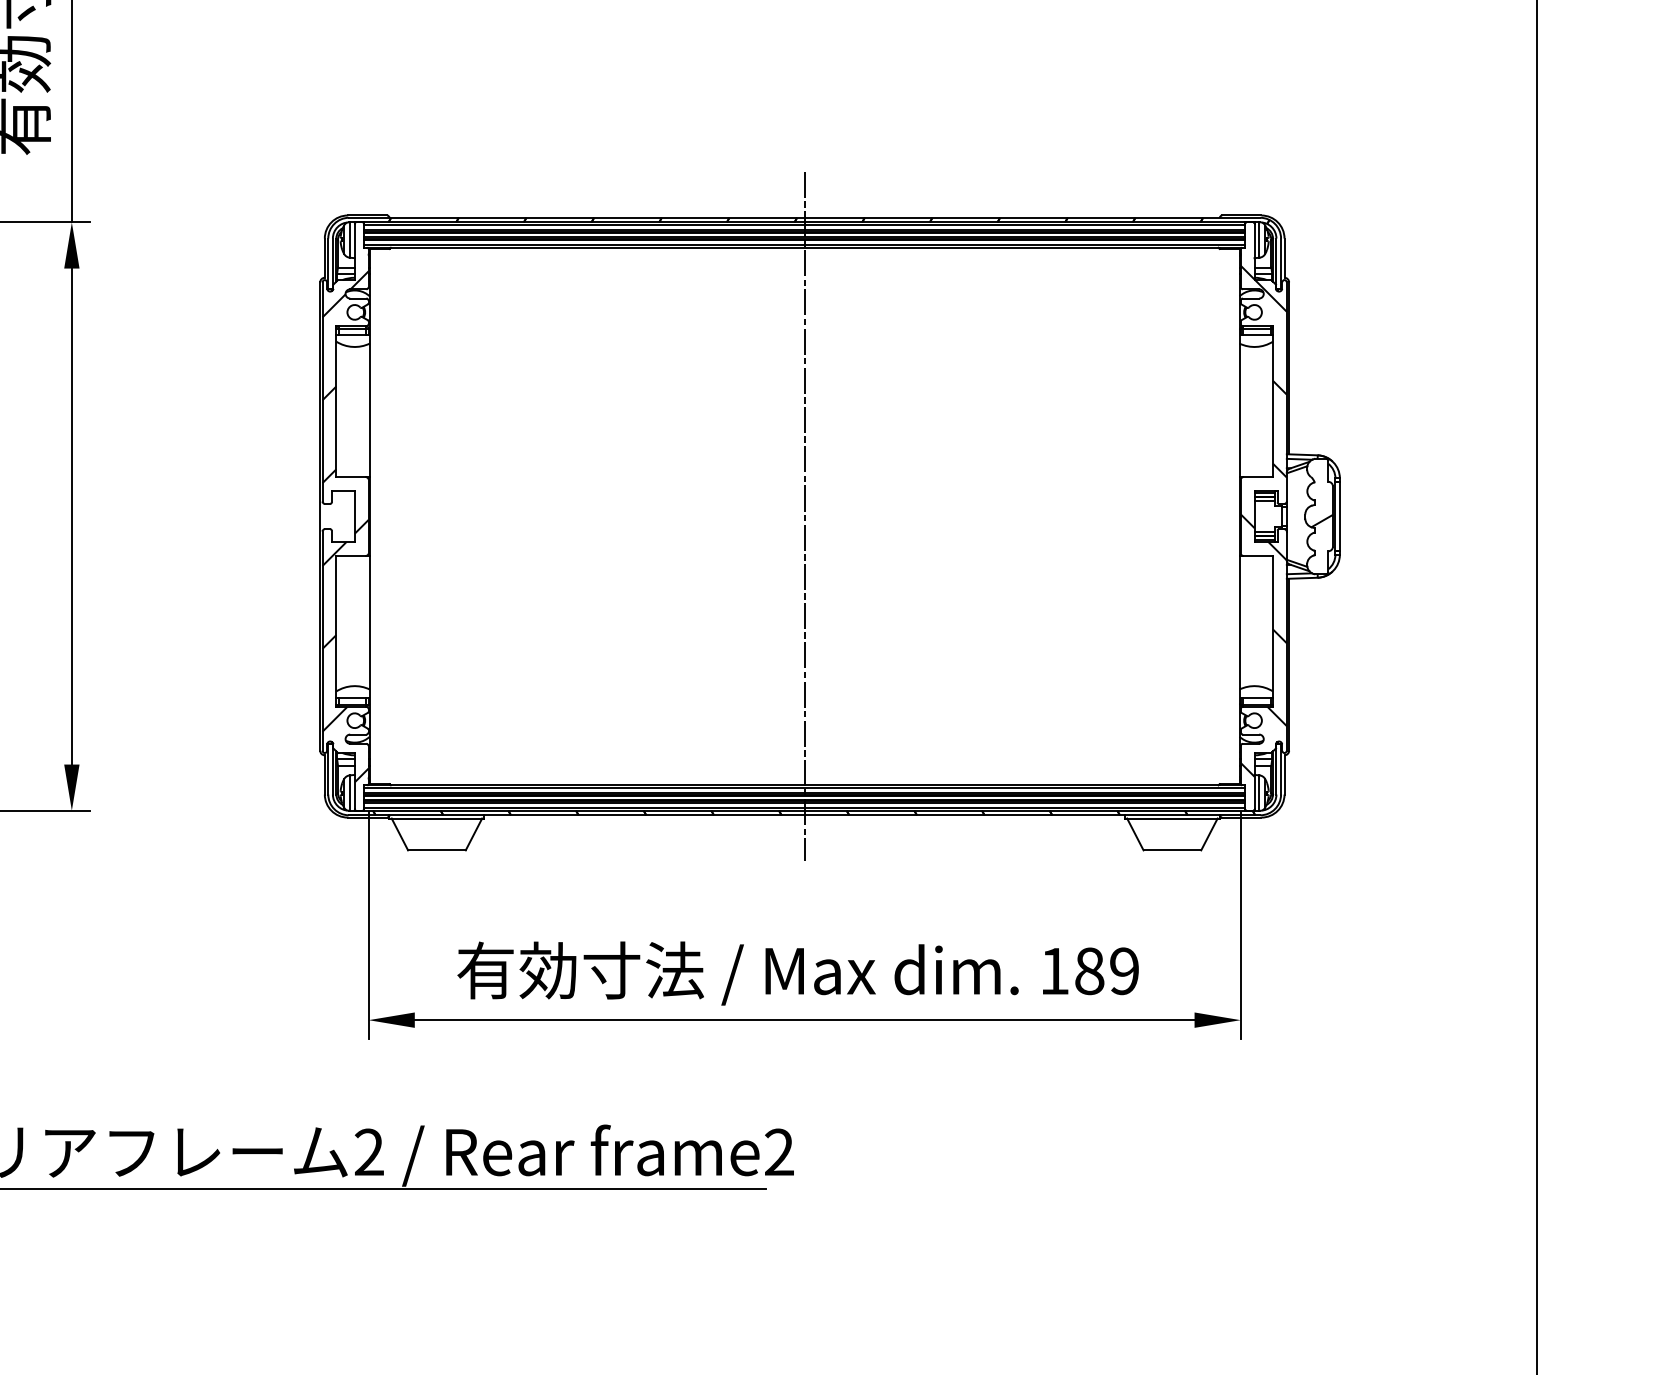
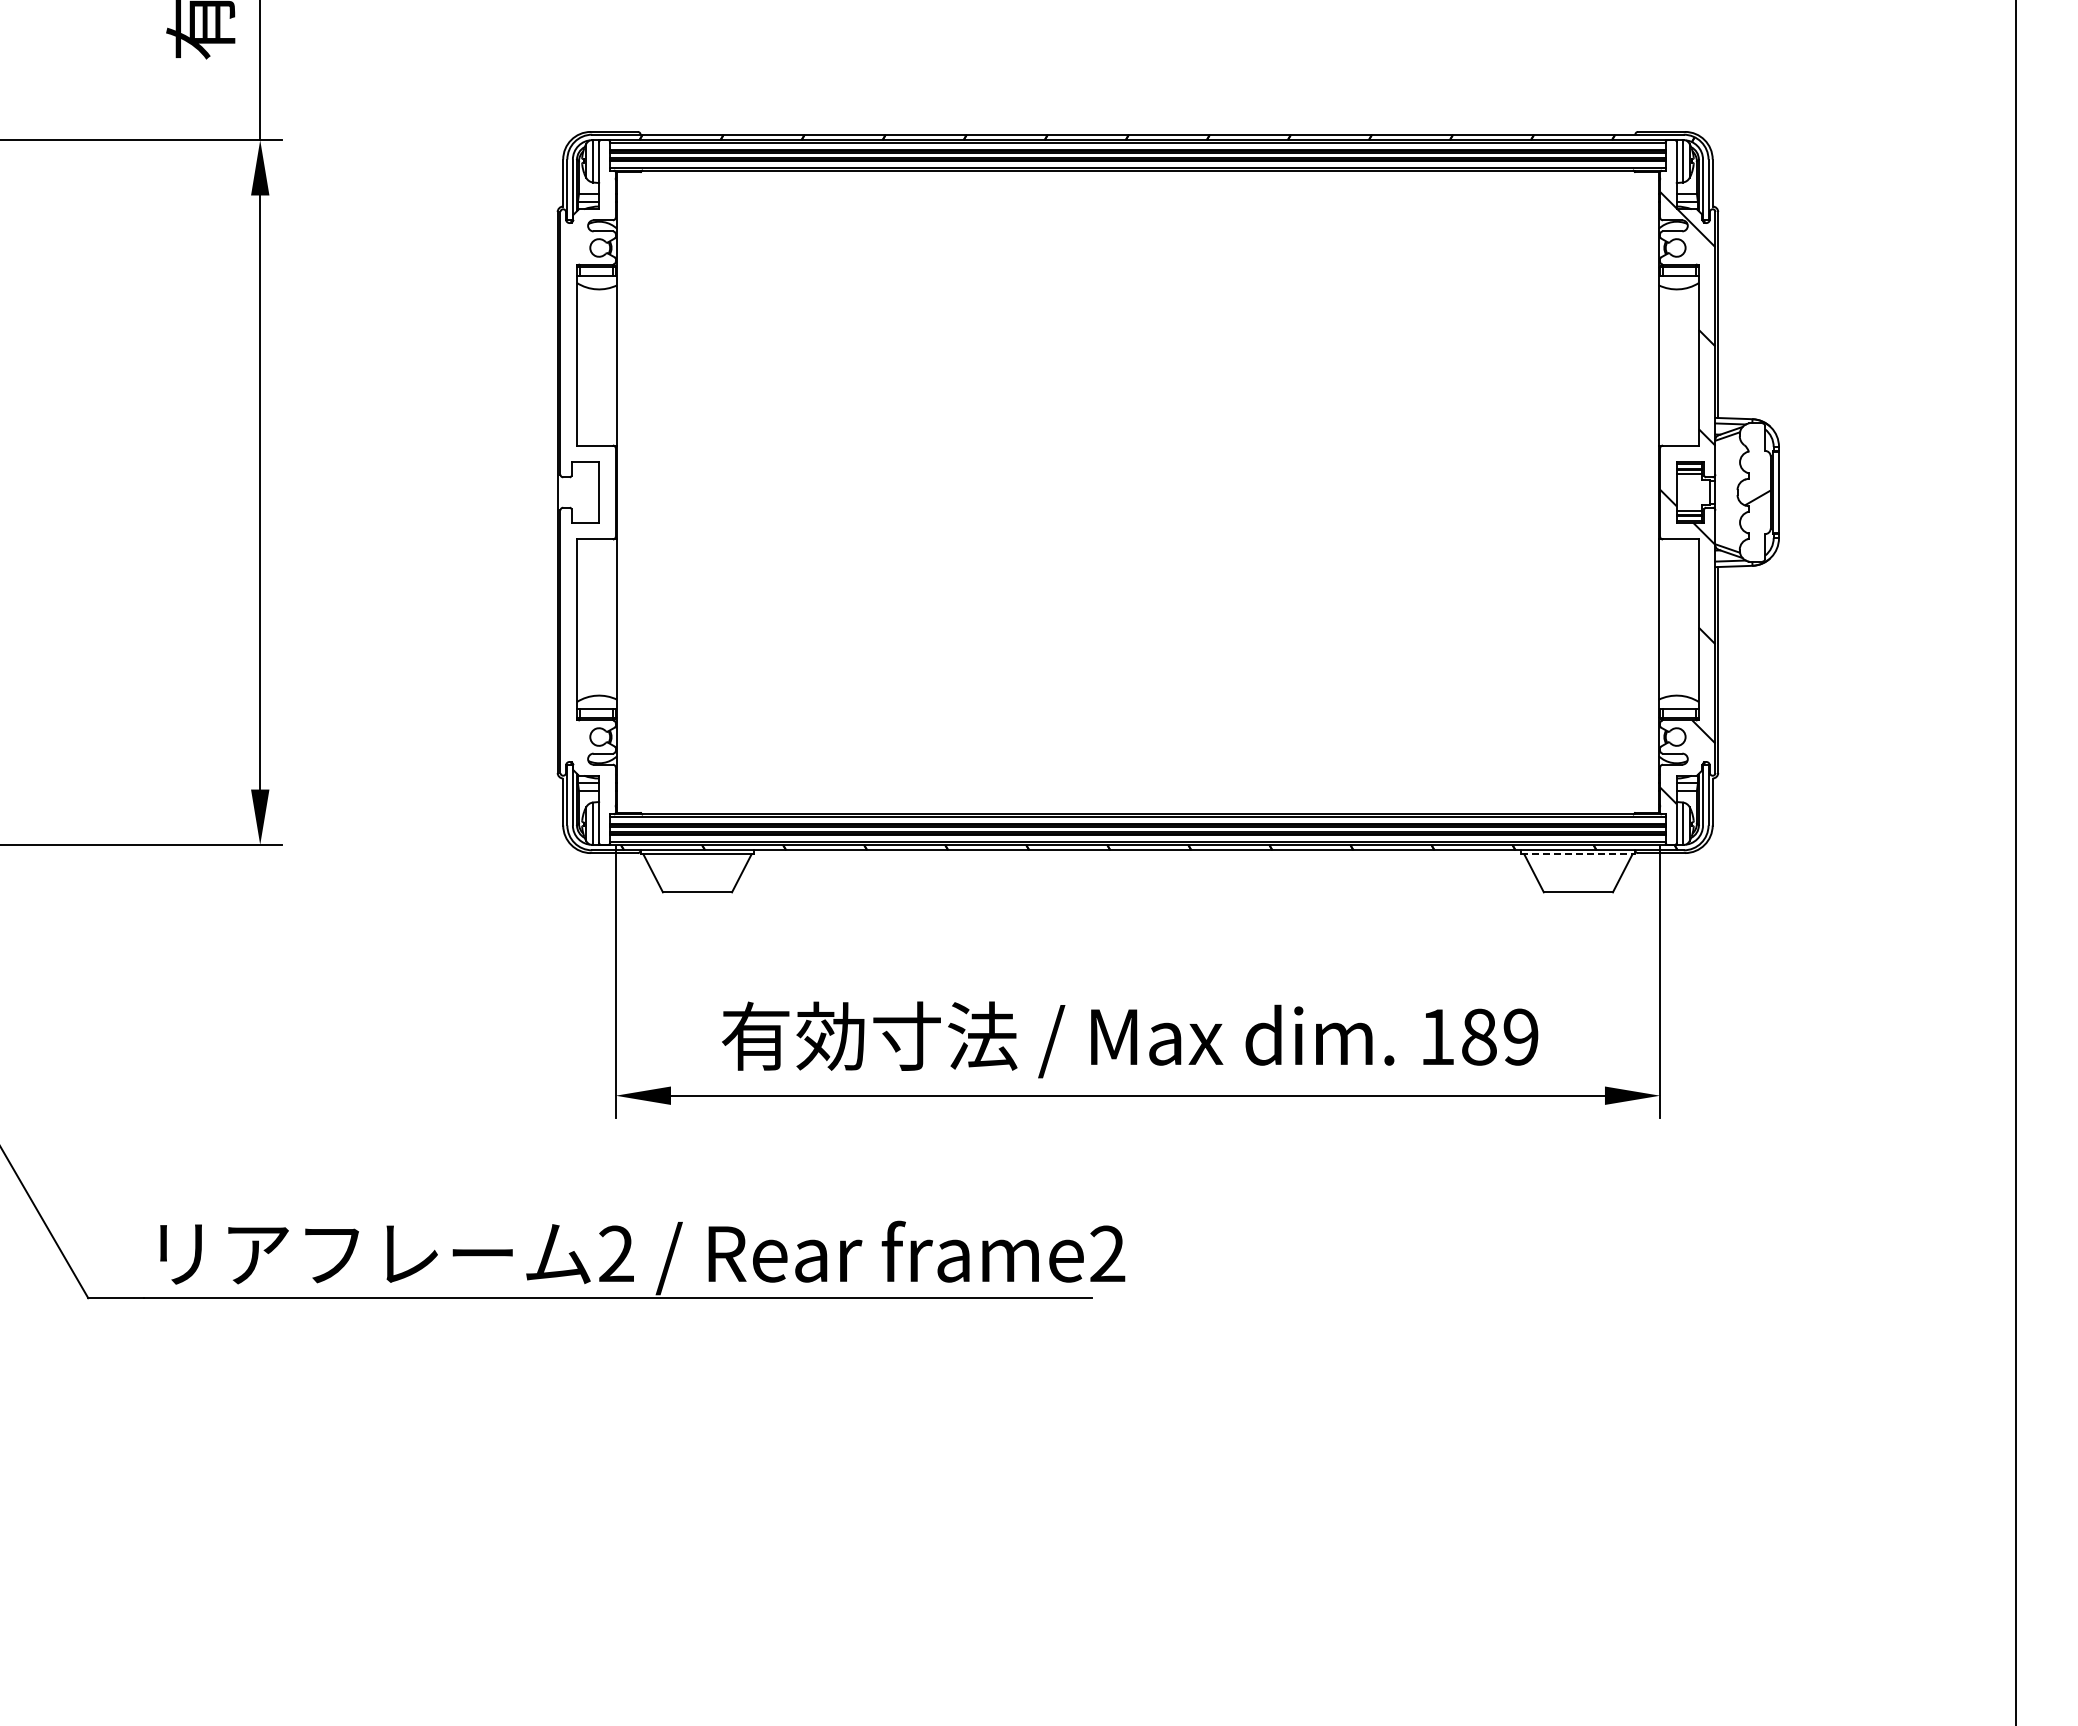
line: (804, 516) -> (1137, 492), removed
hatch: (345, 526) -> (587, 504), removed
line: (1172, 818) -> (1578, 854), solid -> dashed

